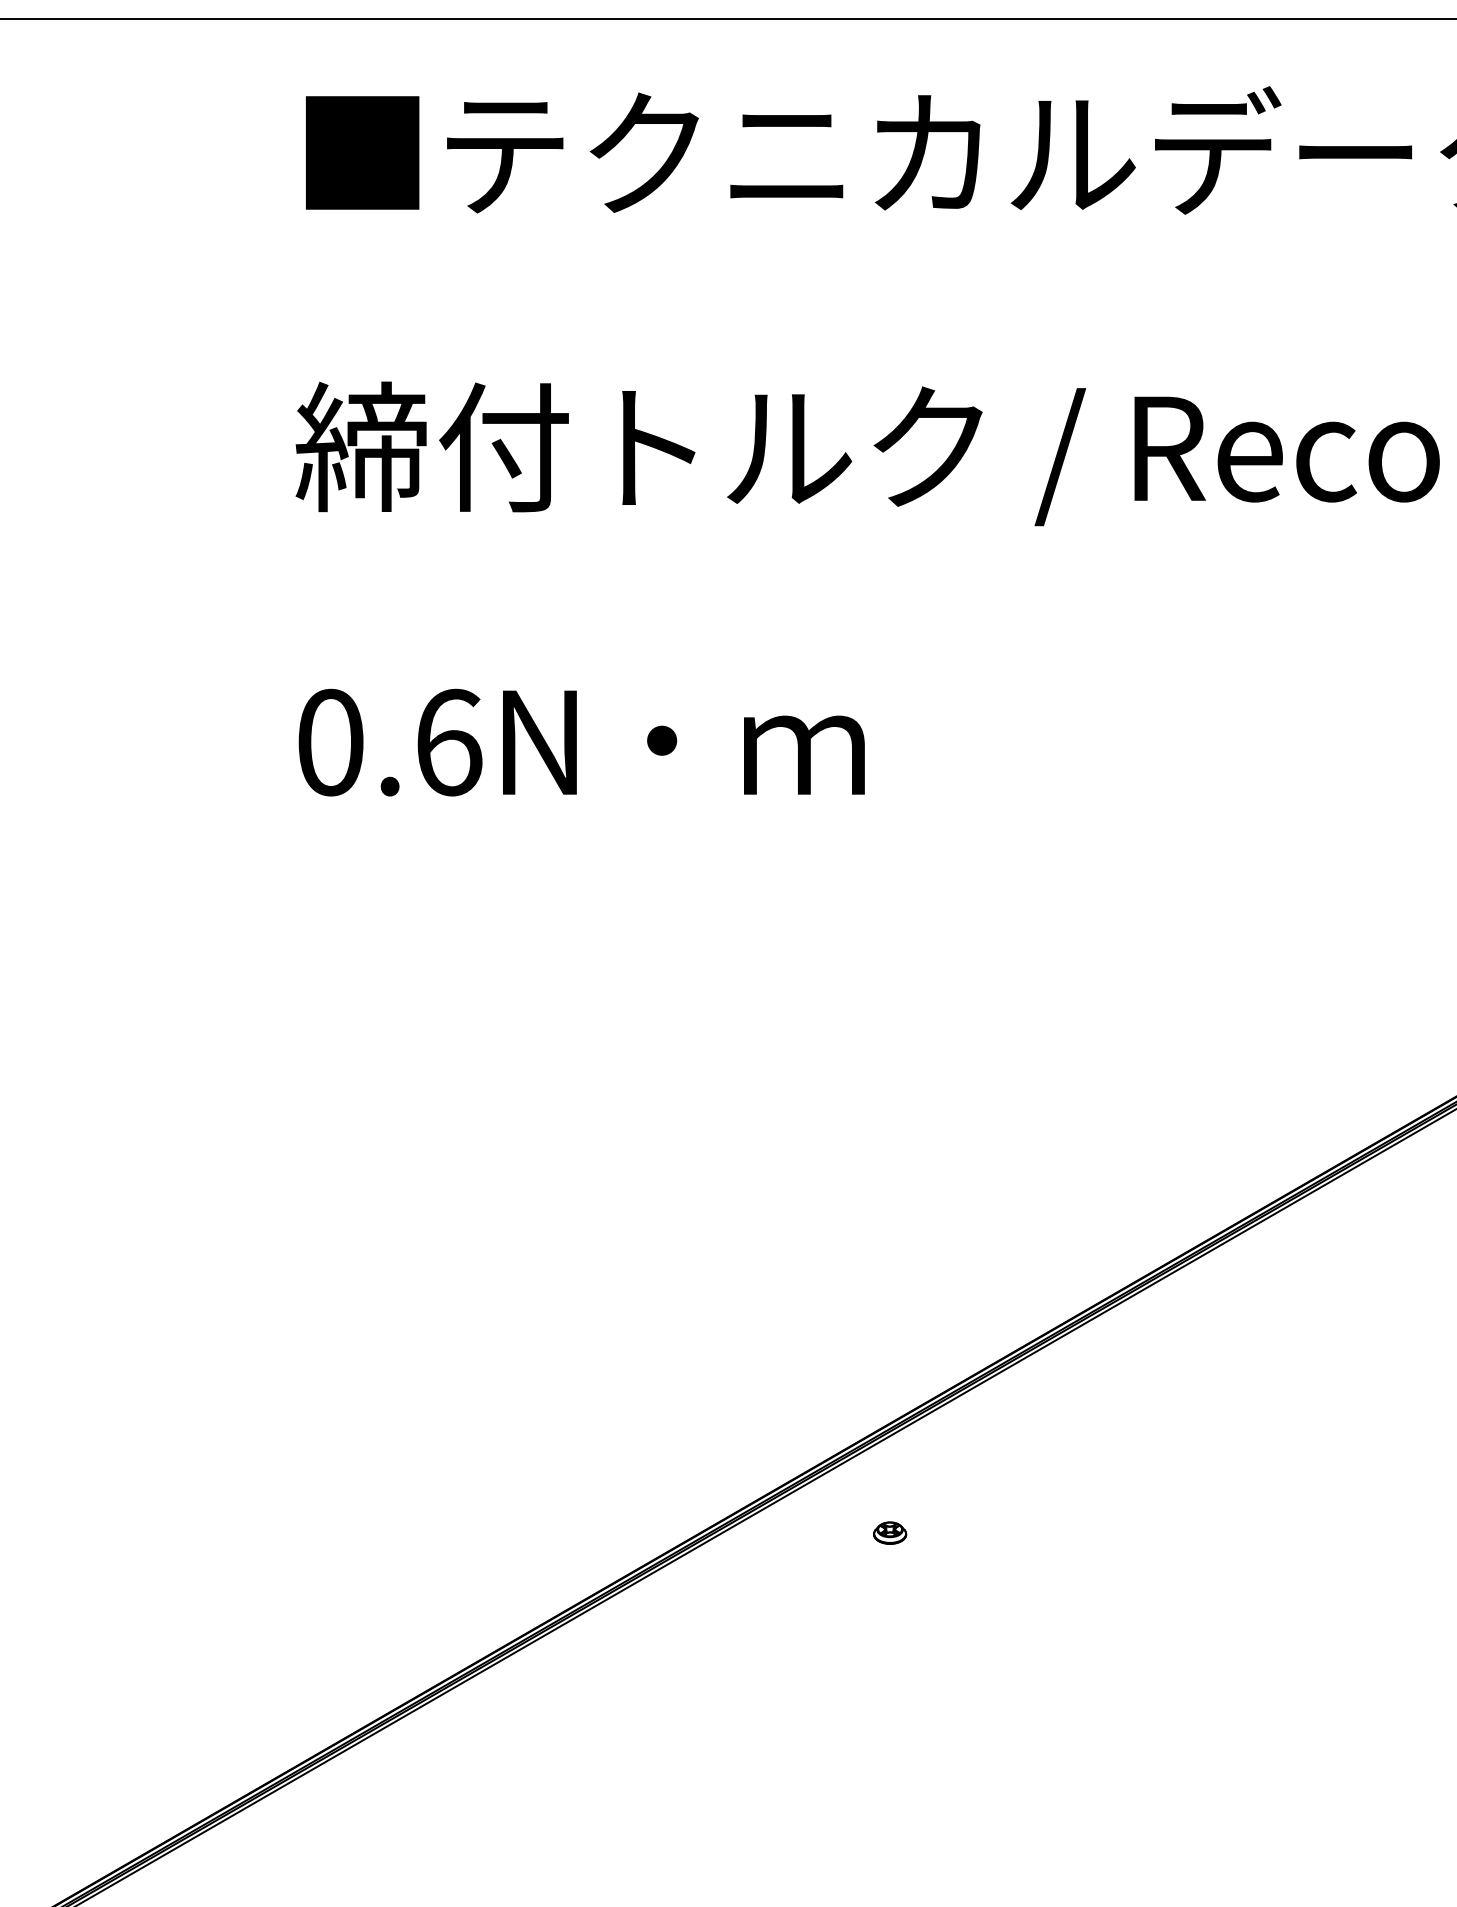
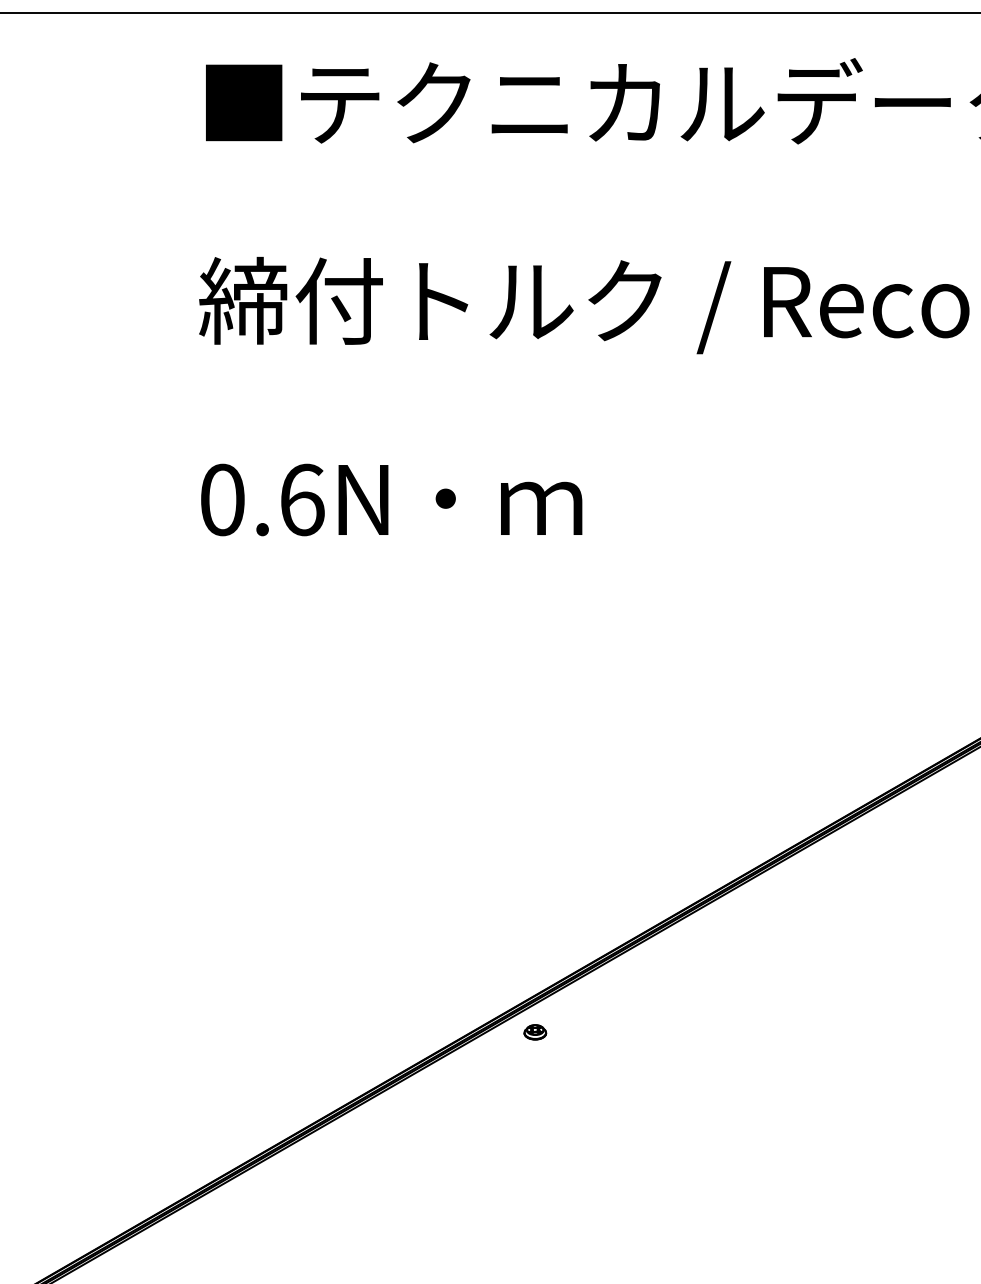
part: (890, 1533) -> (535, 1032), moved

